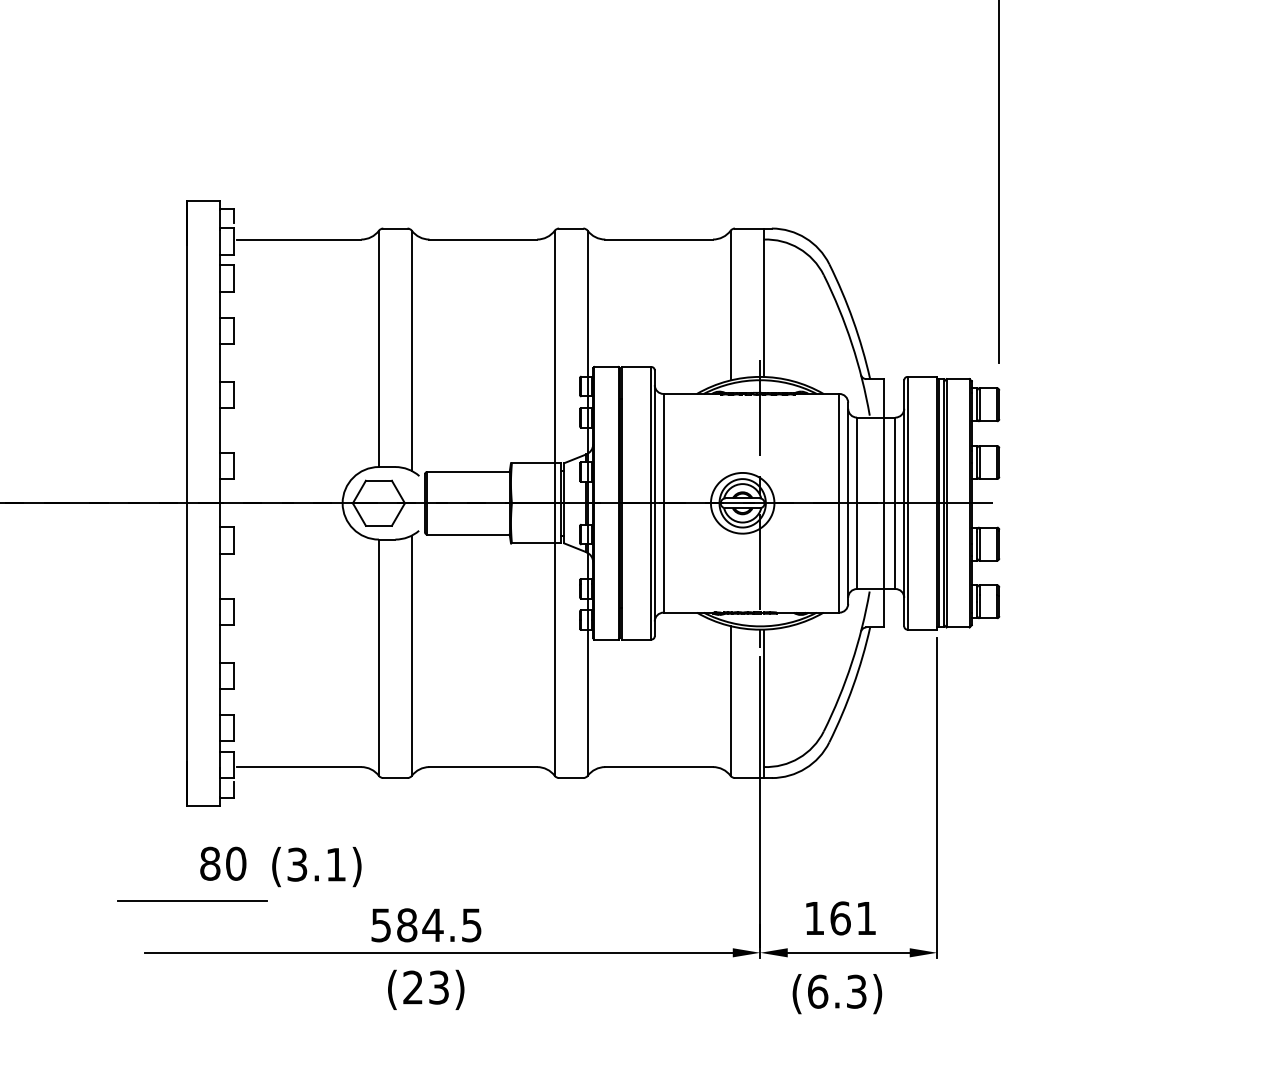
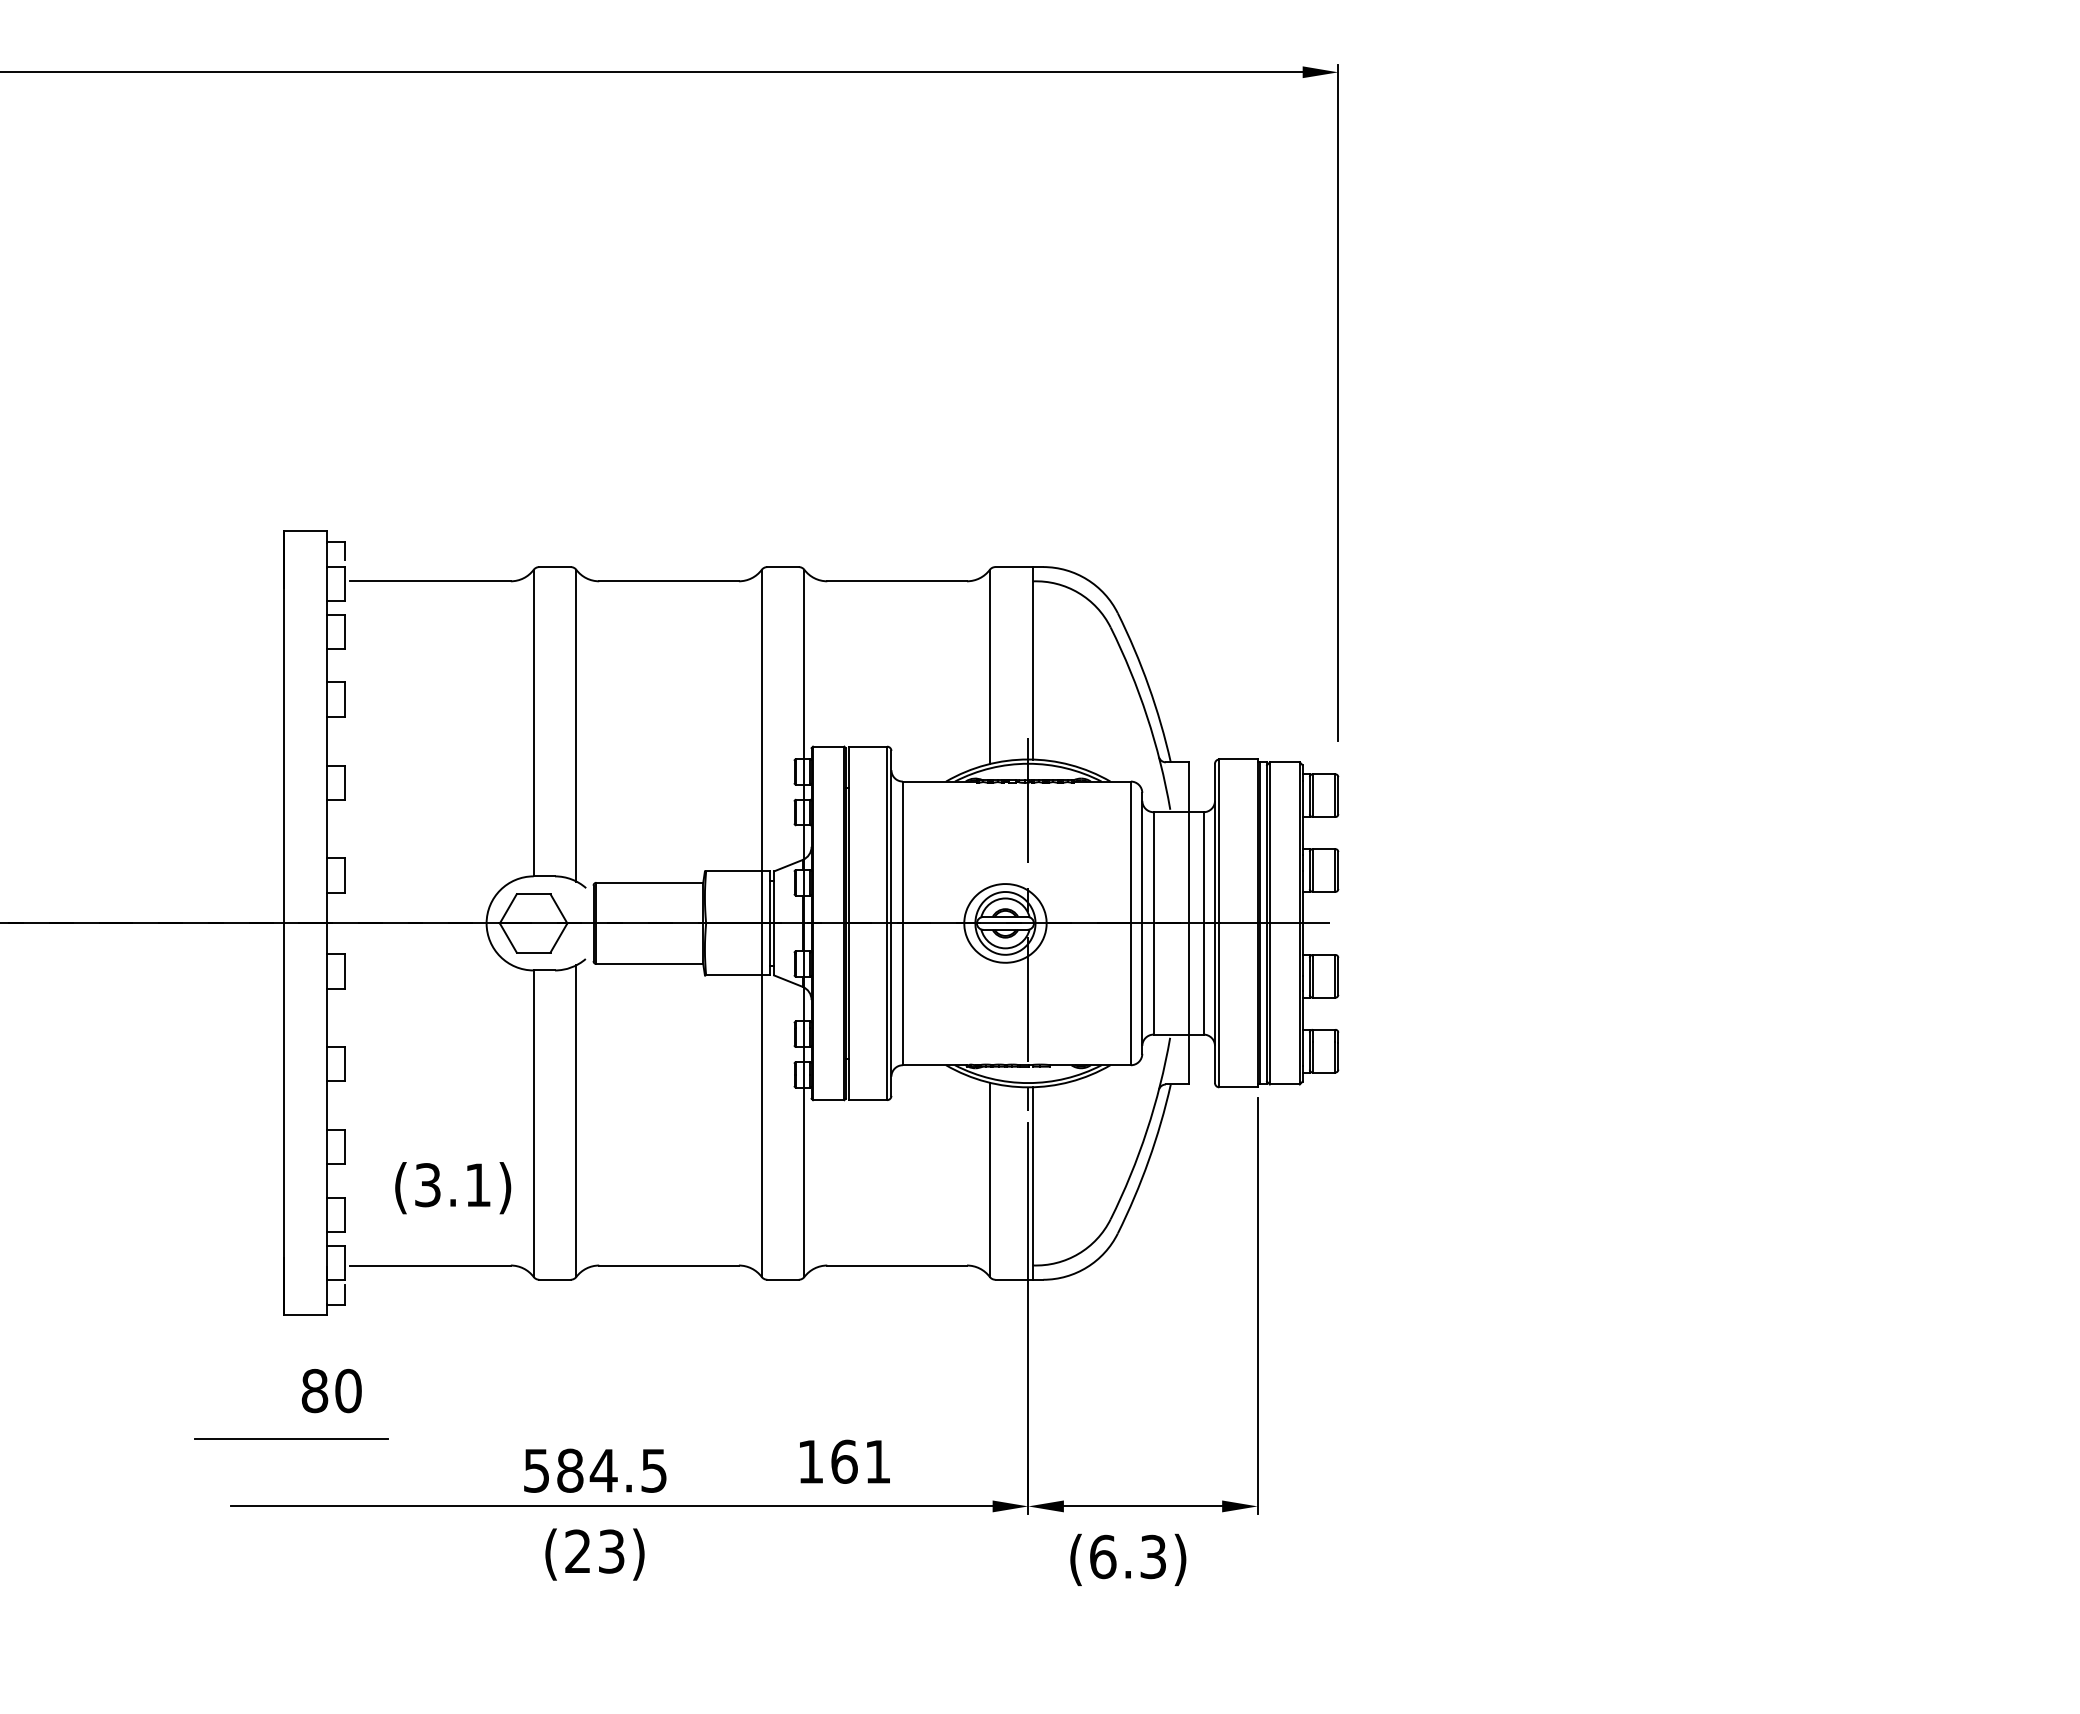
text: (317, 867) -> (453, 1188), moved
text: (840, 918) -> (844, 1461), moved

